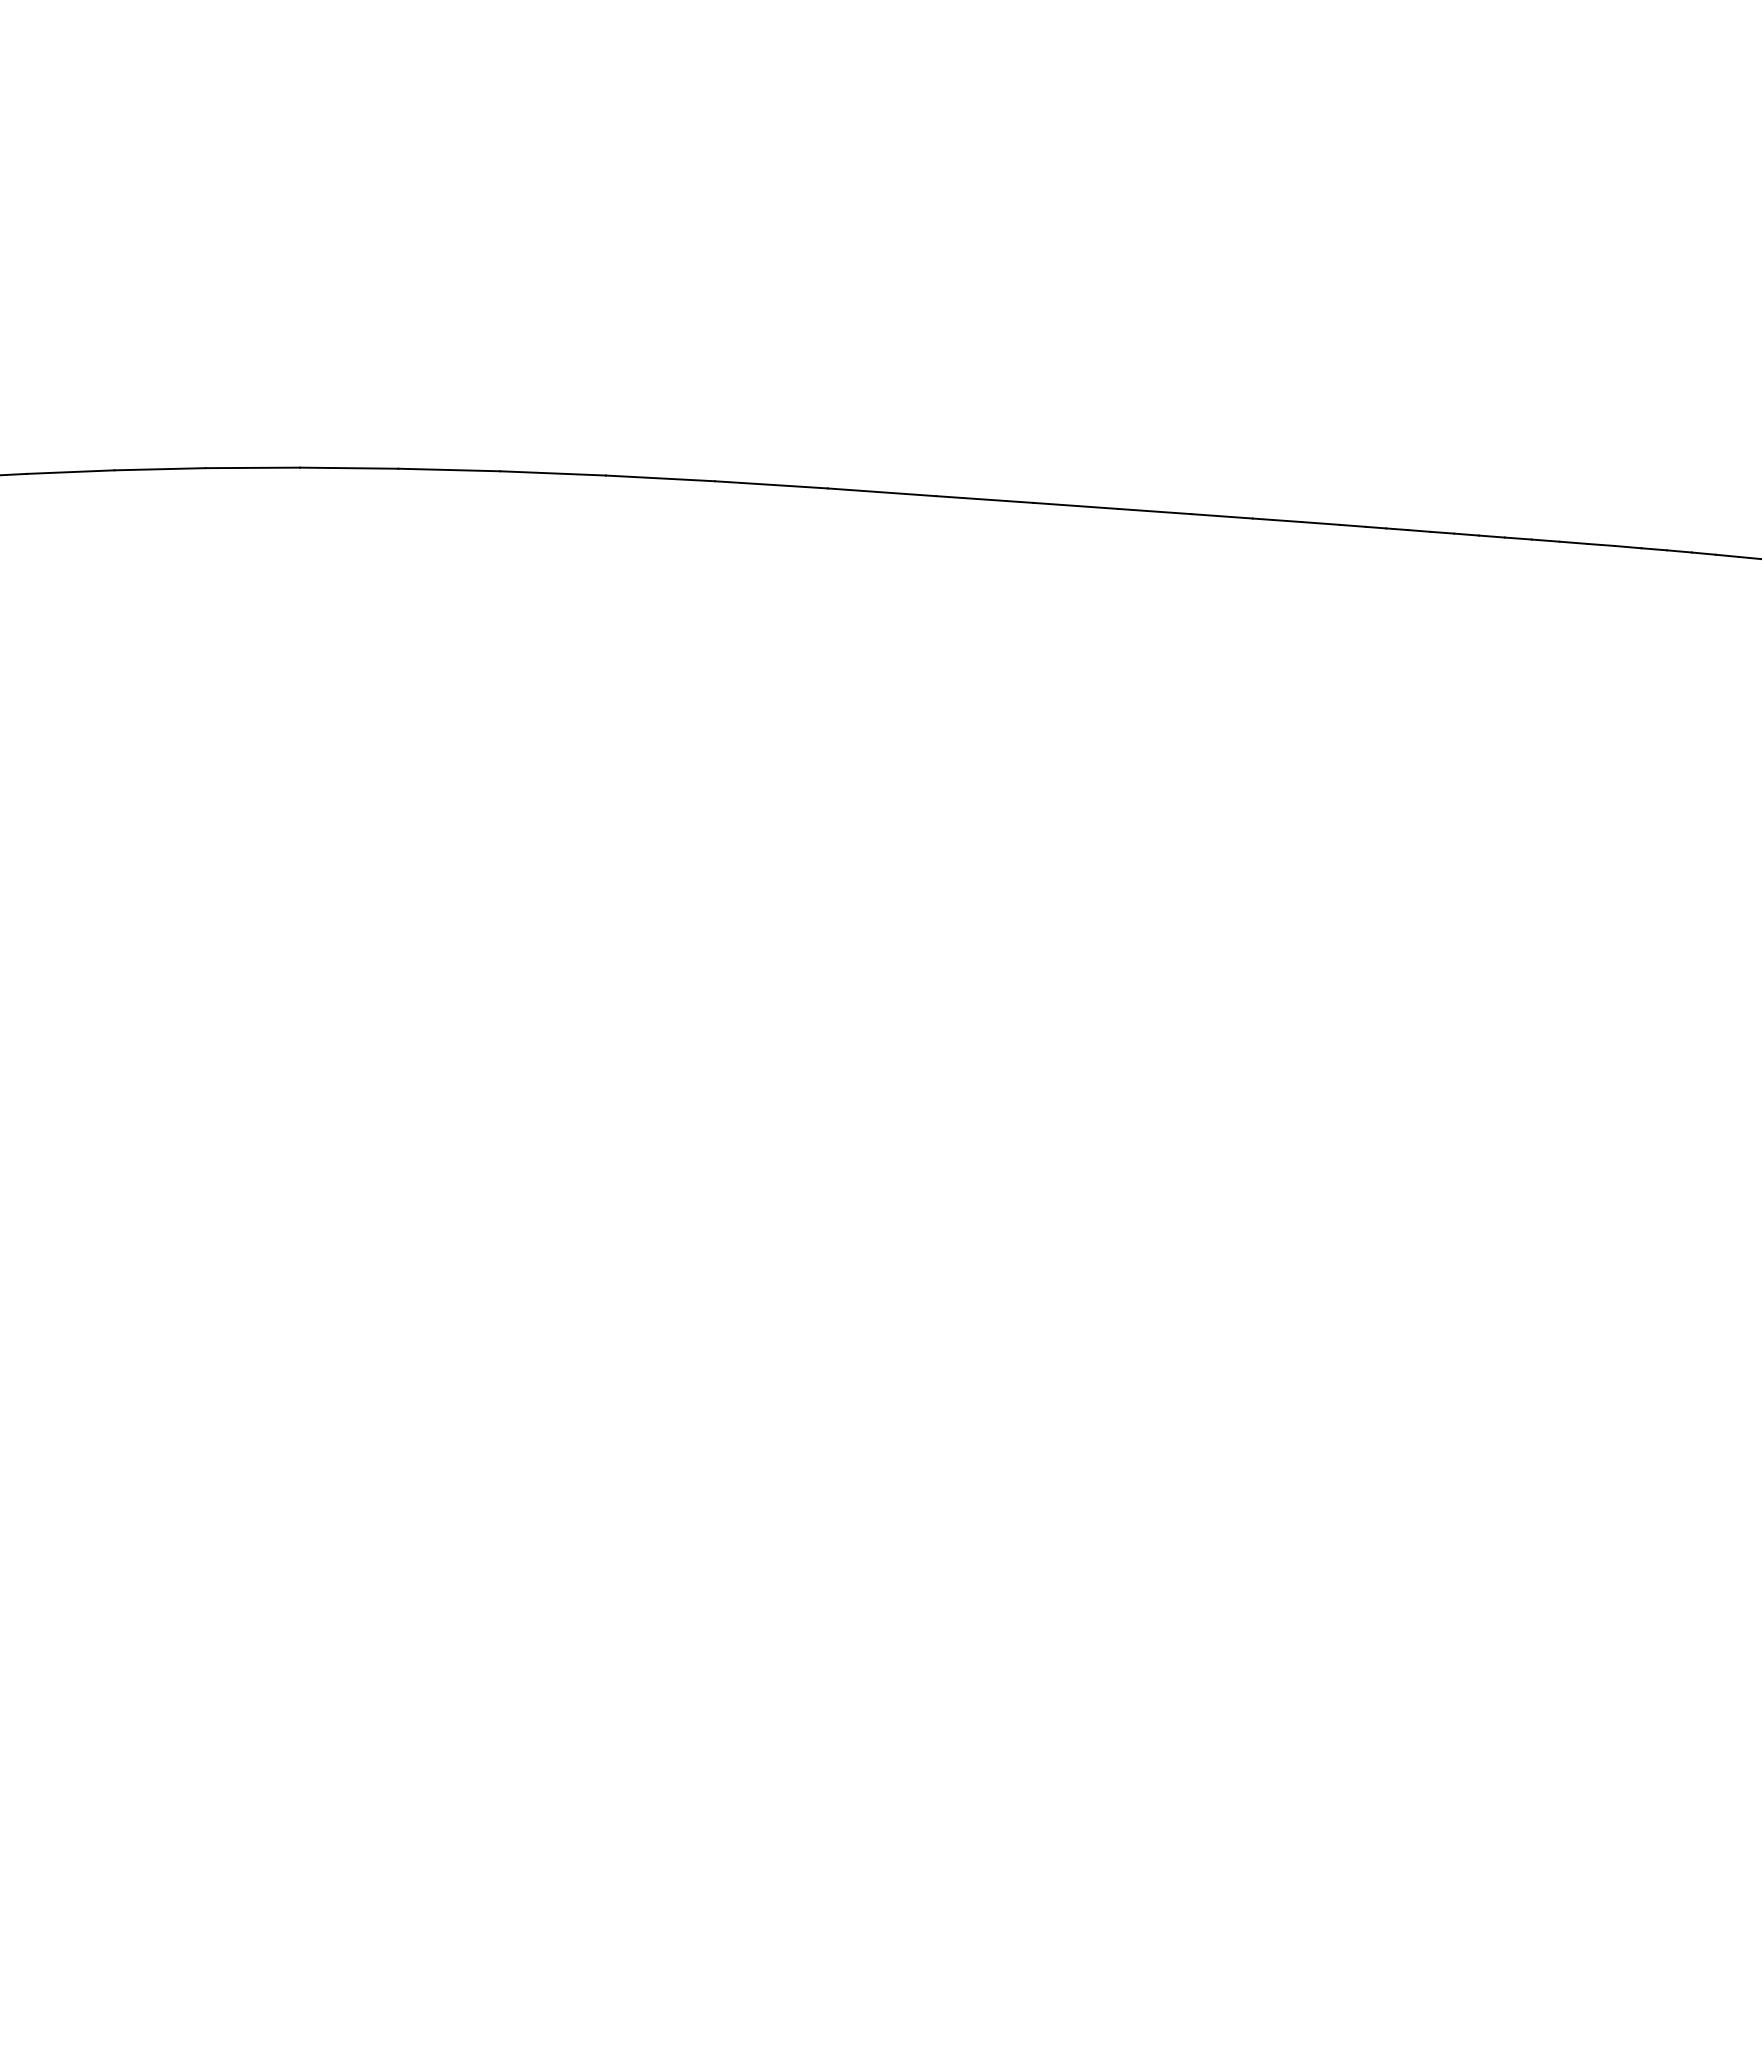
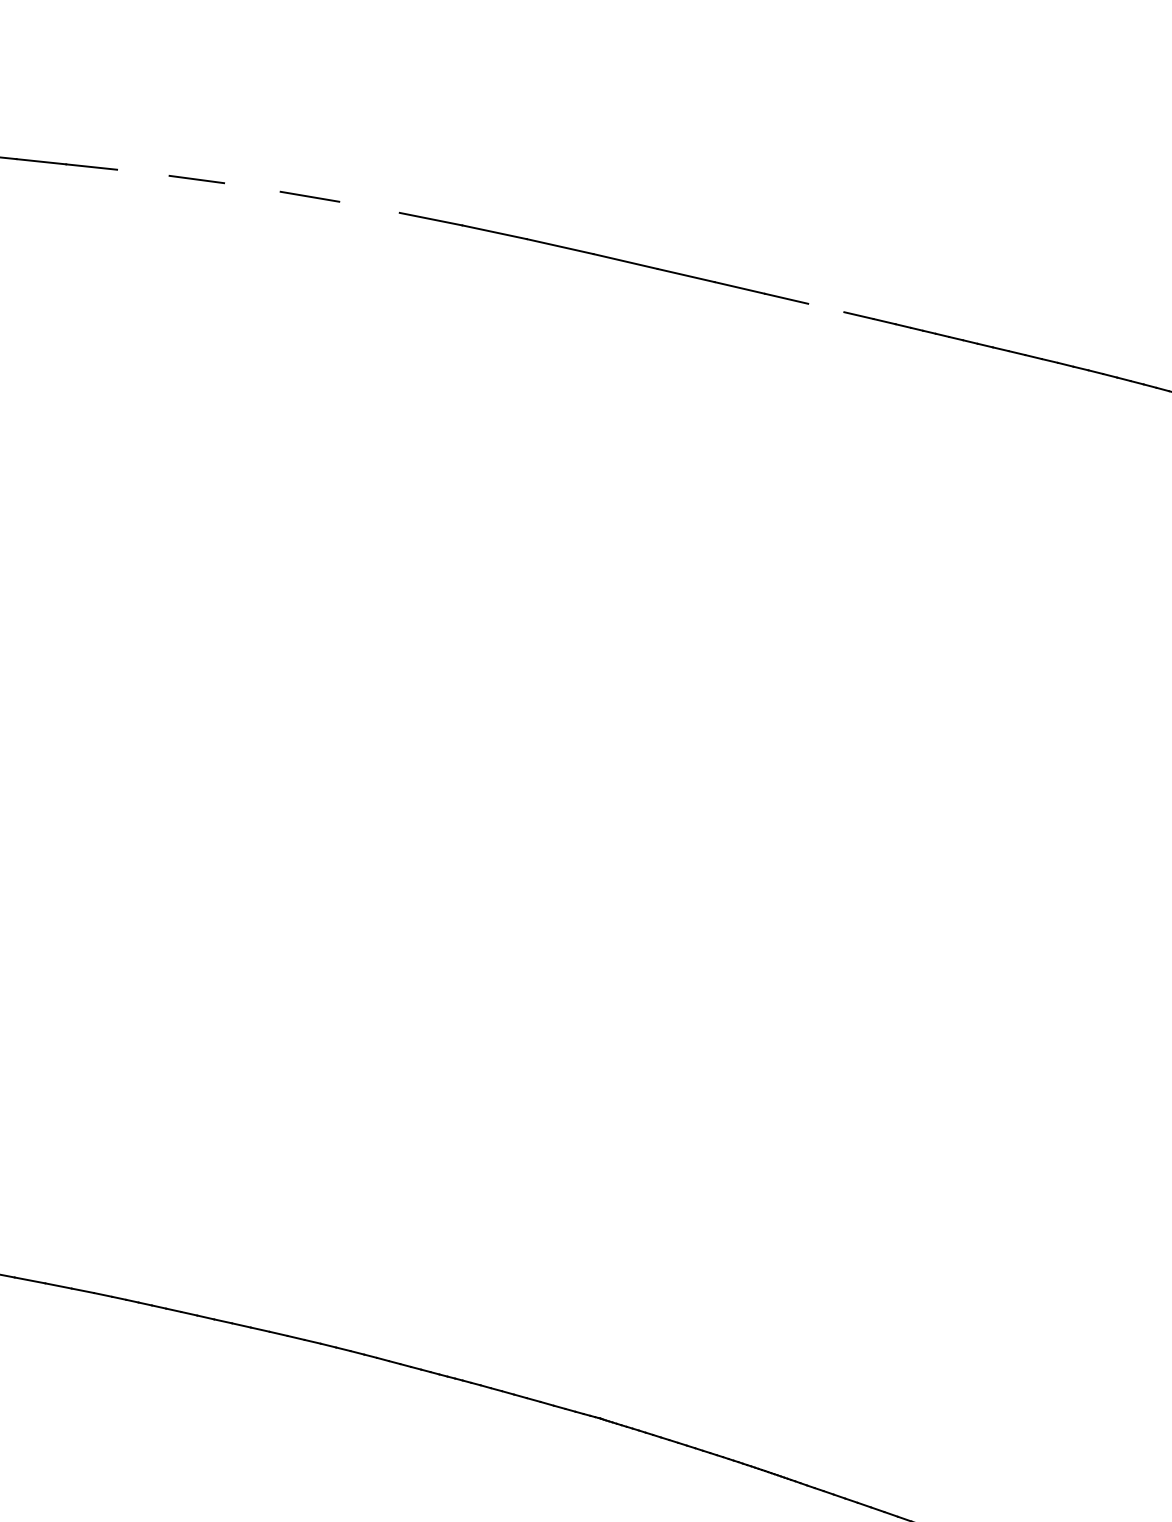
line: (252, 467) -> (252, 187), removed
line: (449, 468) -> (369, 206), removed
line: (70, 471) -> (143, 172), removed
line: (1222, 515) -> (826, 307), removed

